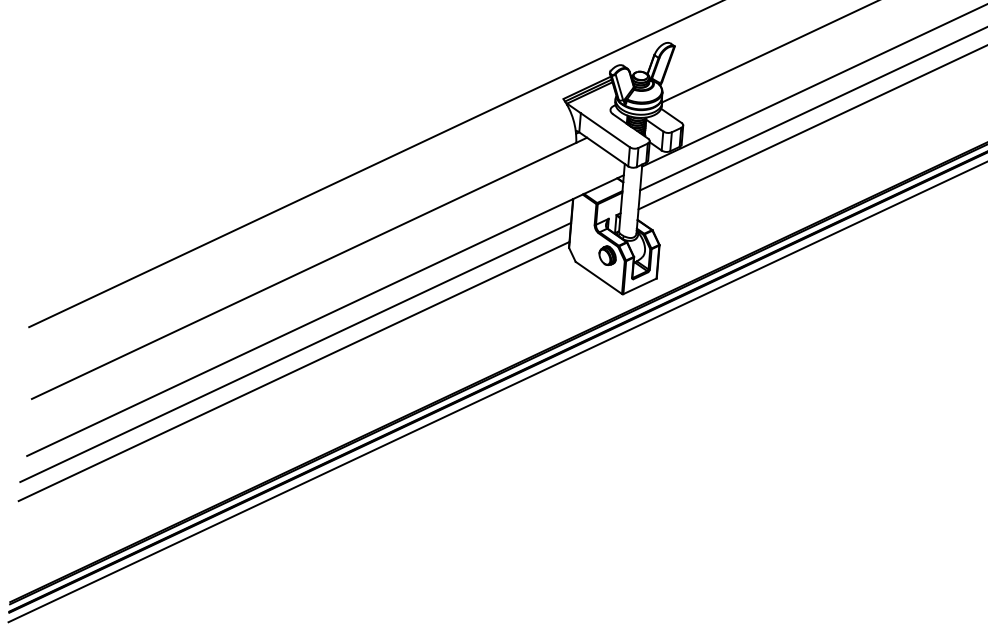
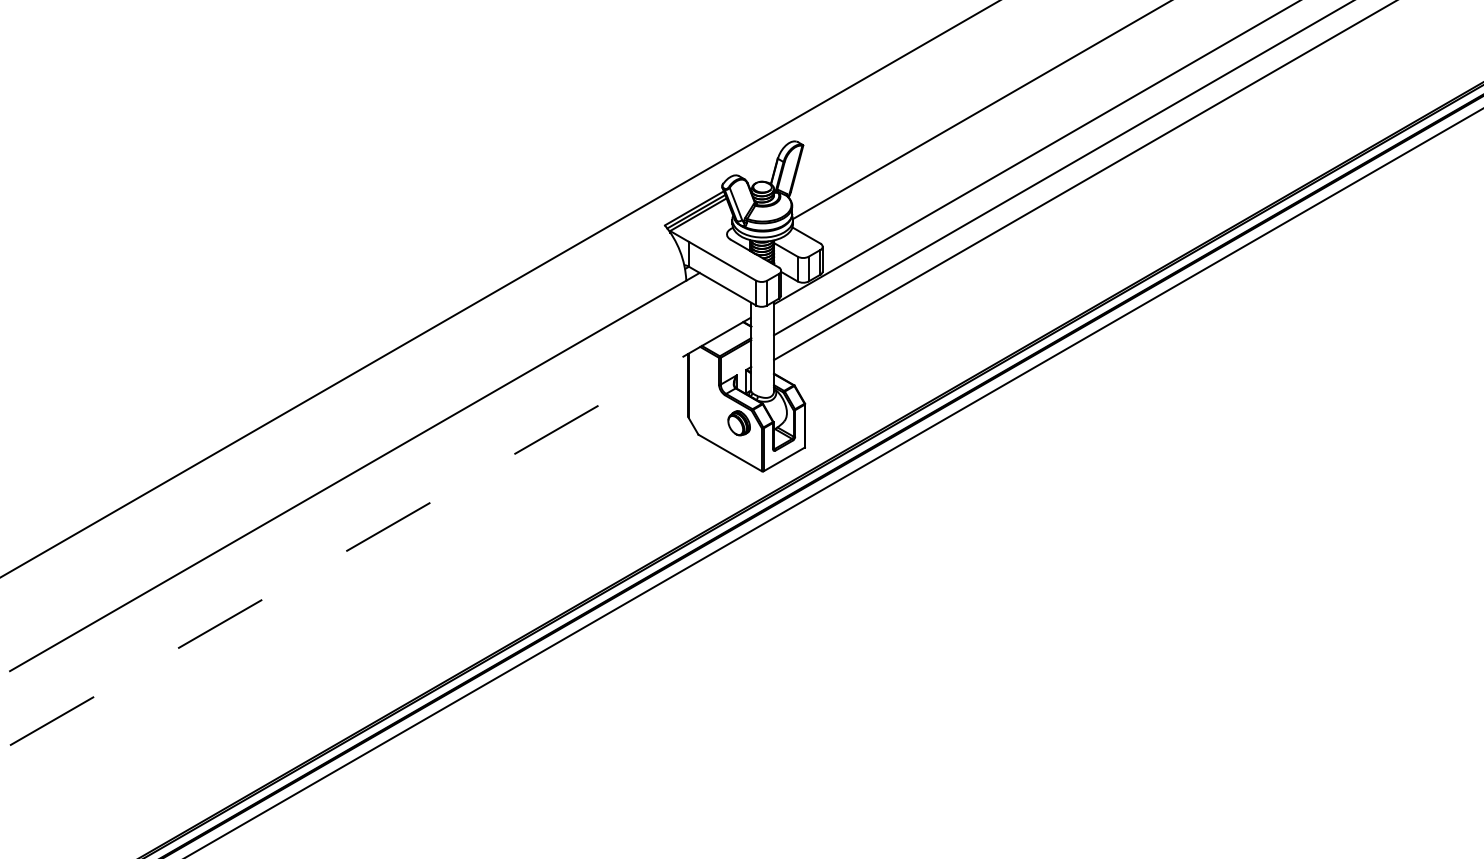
line: (325, 315) -> (380, 531), solid -> dashed
line: (296, 351) -> (346, 581), removed
line: (294, 371) -> (346, 606), removed

